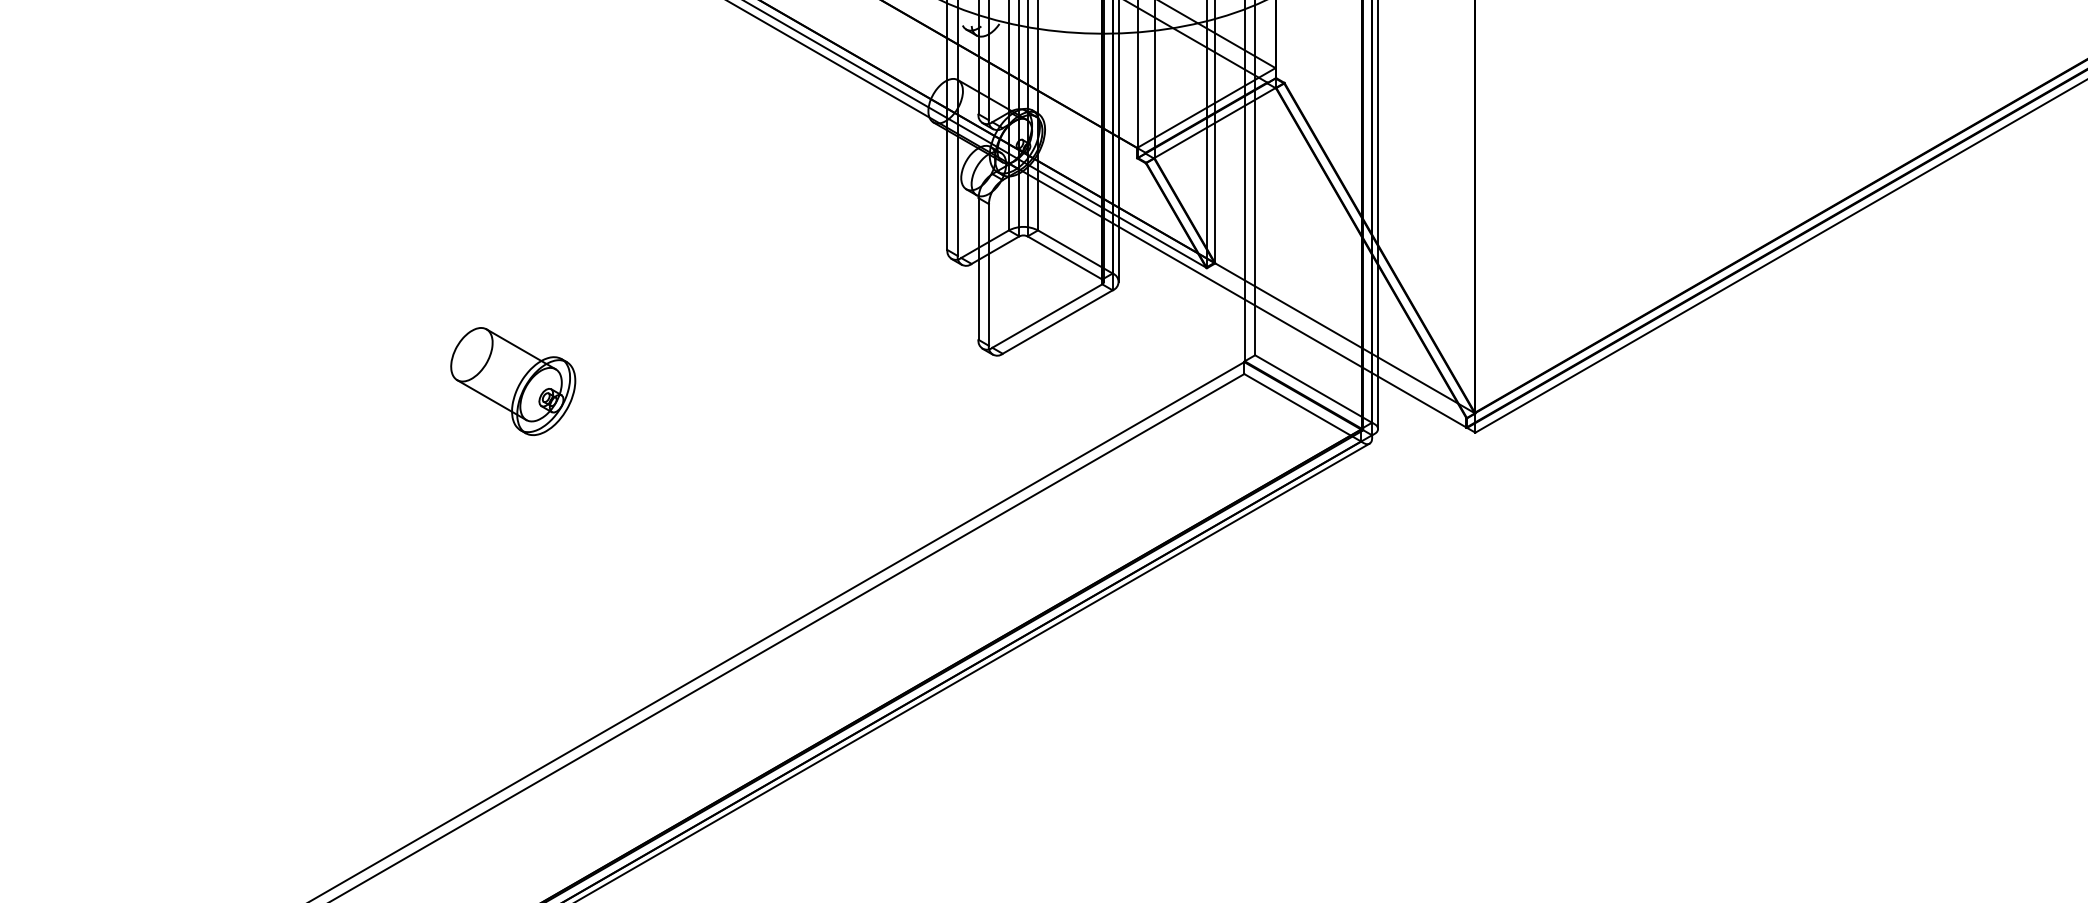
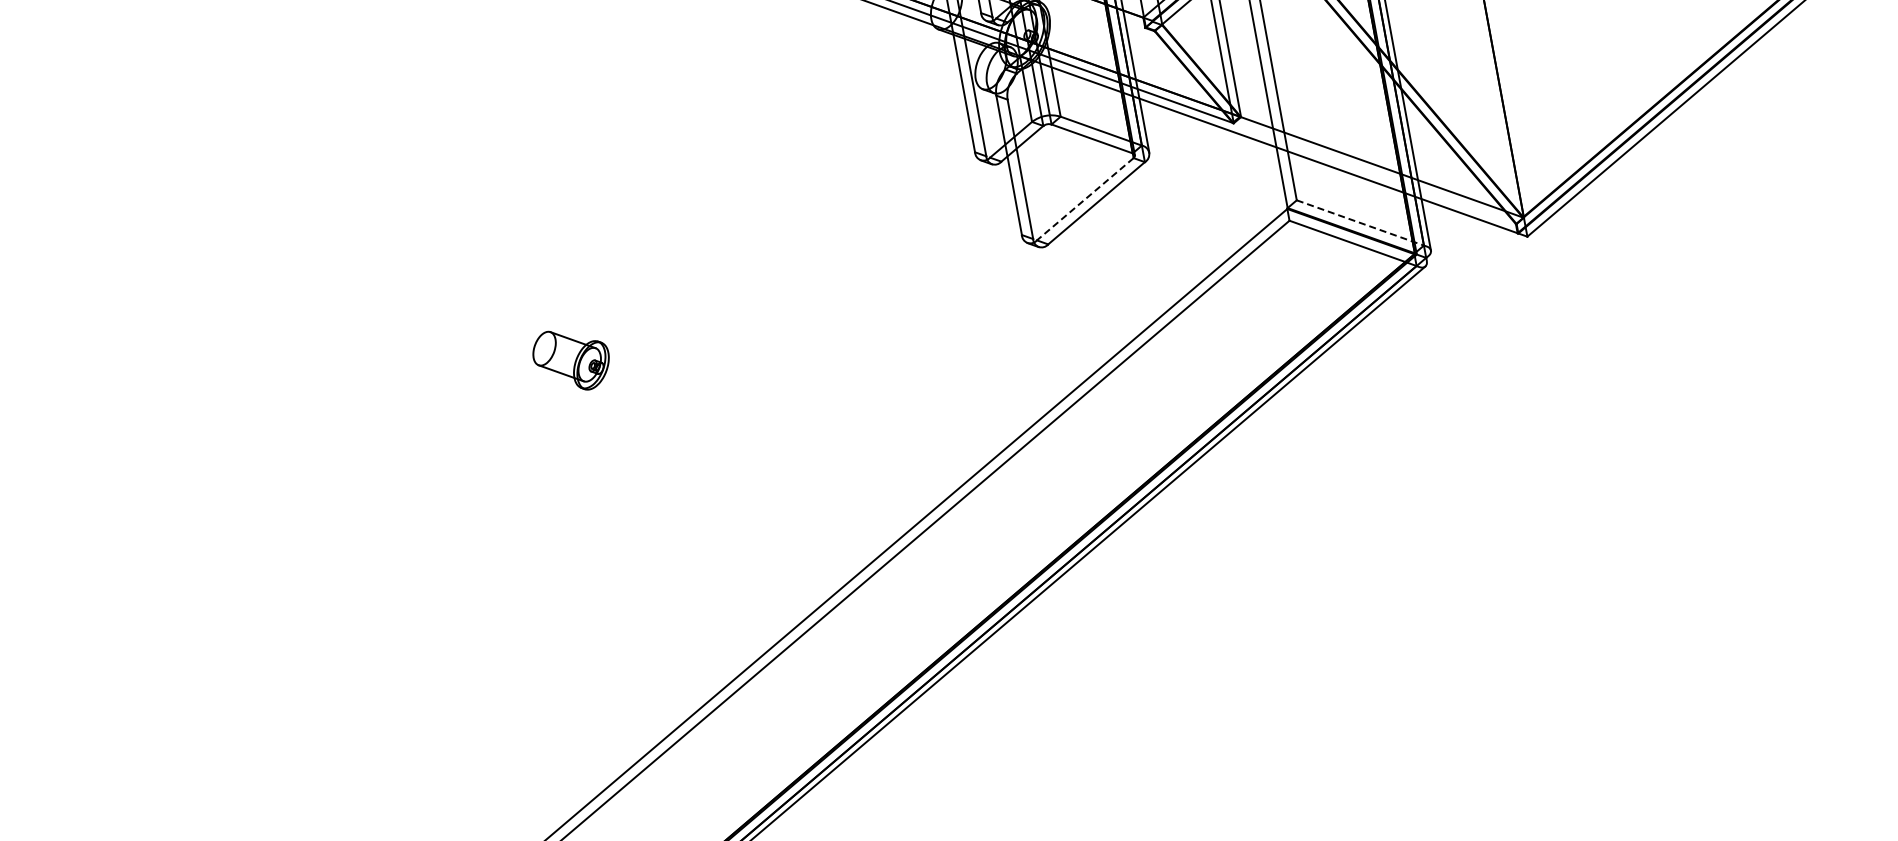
line: (1046, 316) -> (1084, 199), solid -> dashed
part: (513, 381) -> (572, 359), size x0.6
line: (1314, 389) -> (1361, 223), solid -> dashed

